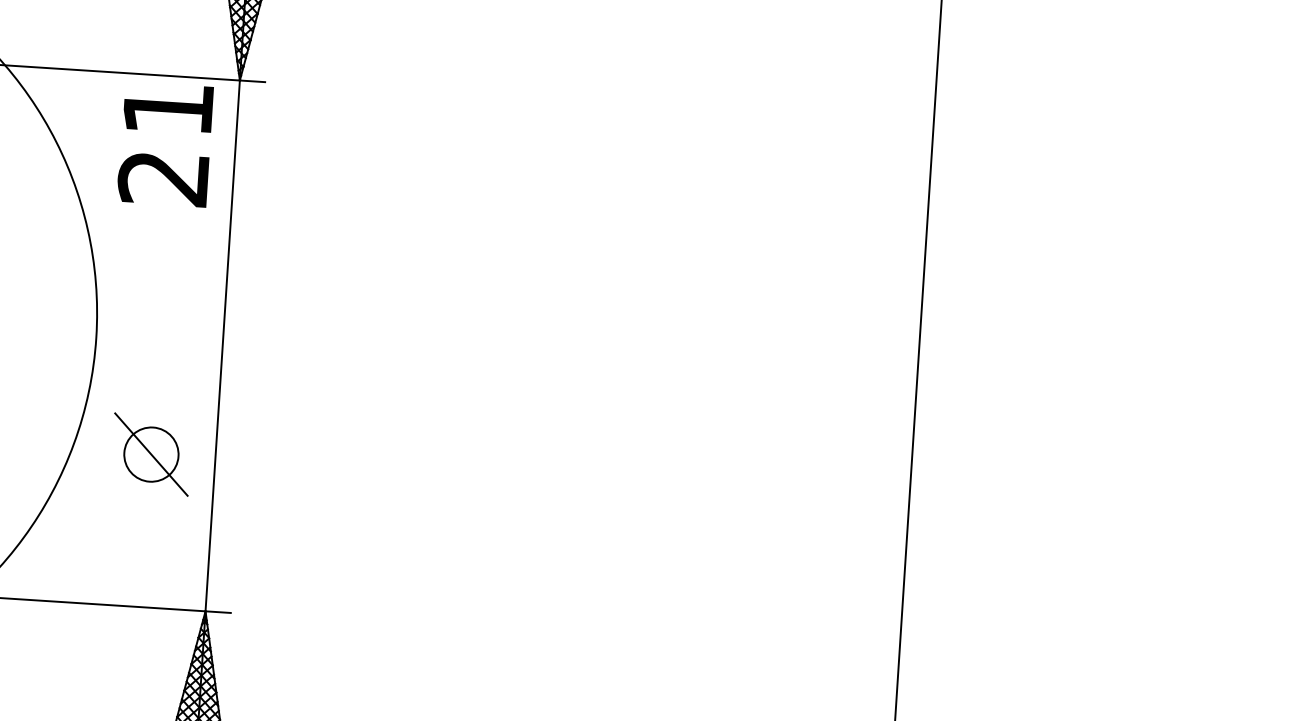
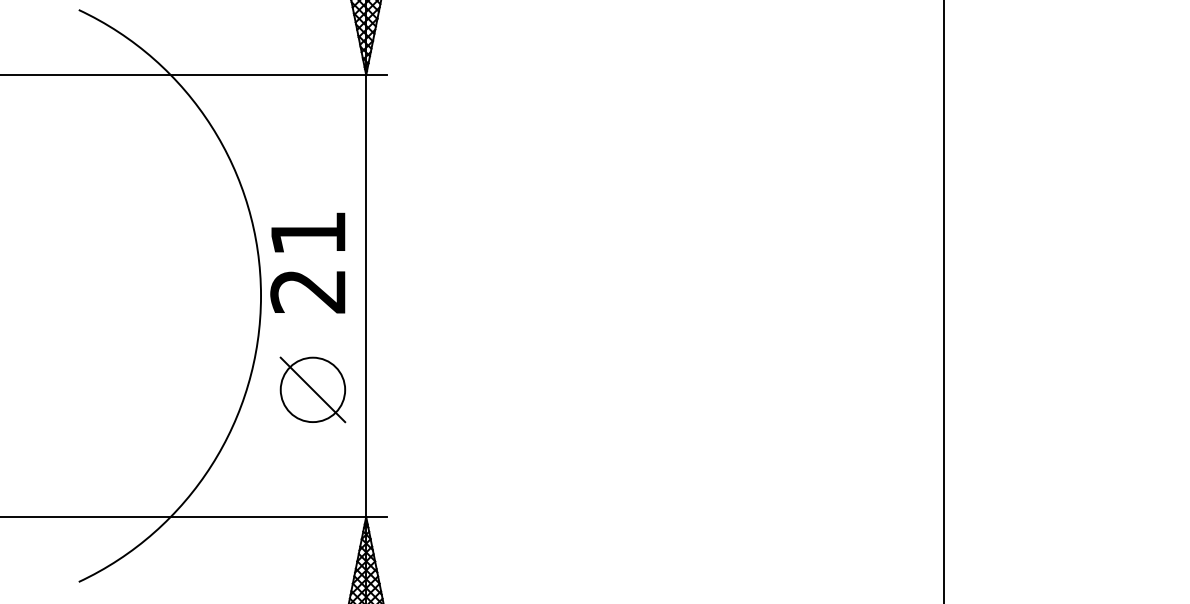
text: (164, 143) -> (307, 262), moved
circle: (150, 454) -> (312, 389), size x1.43

